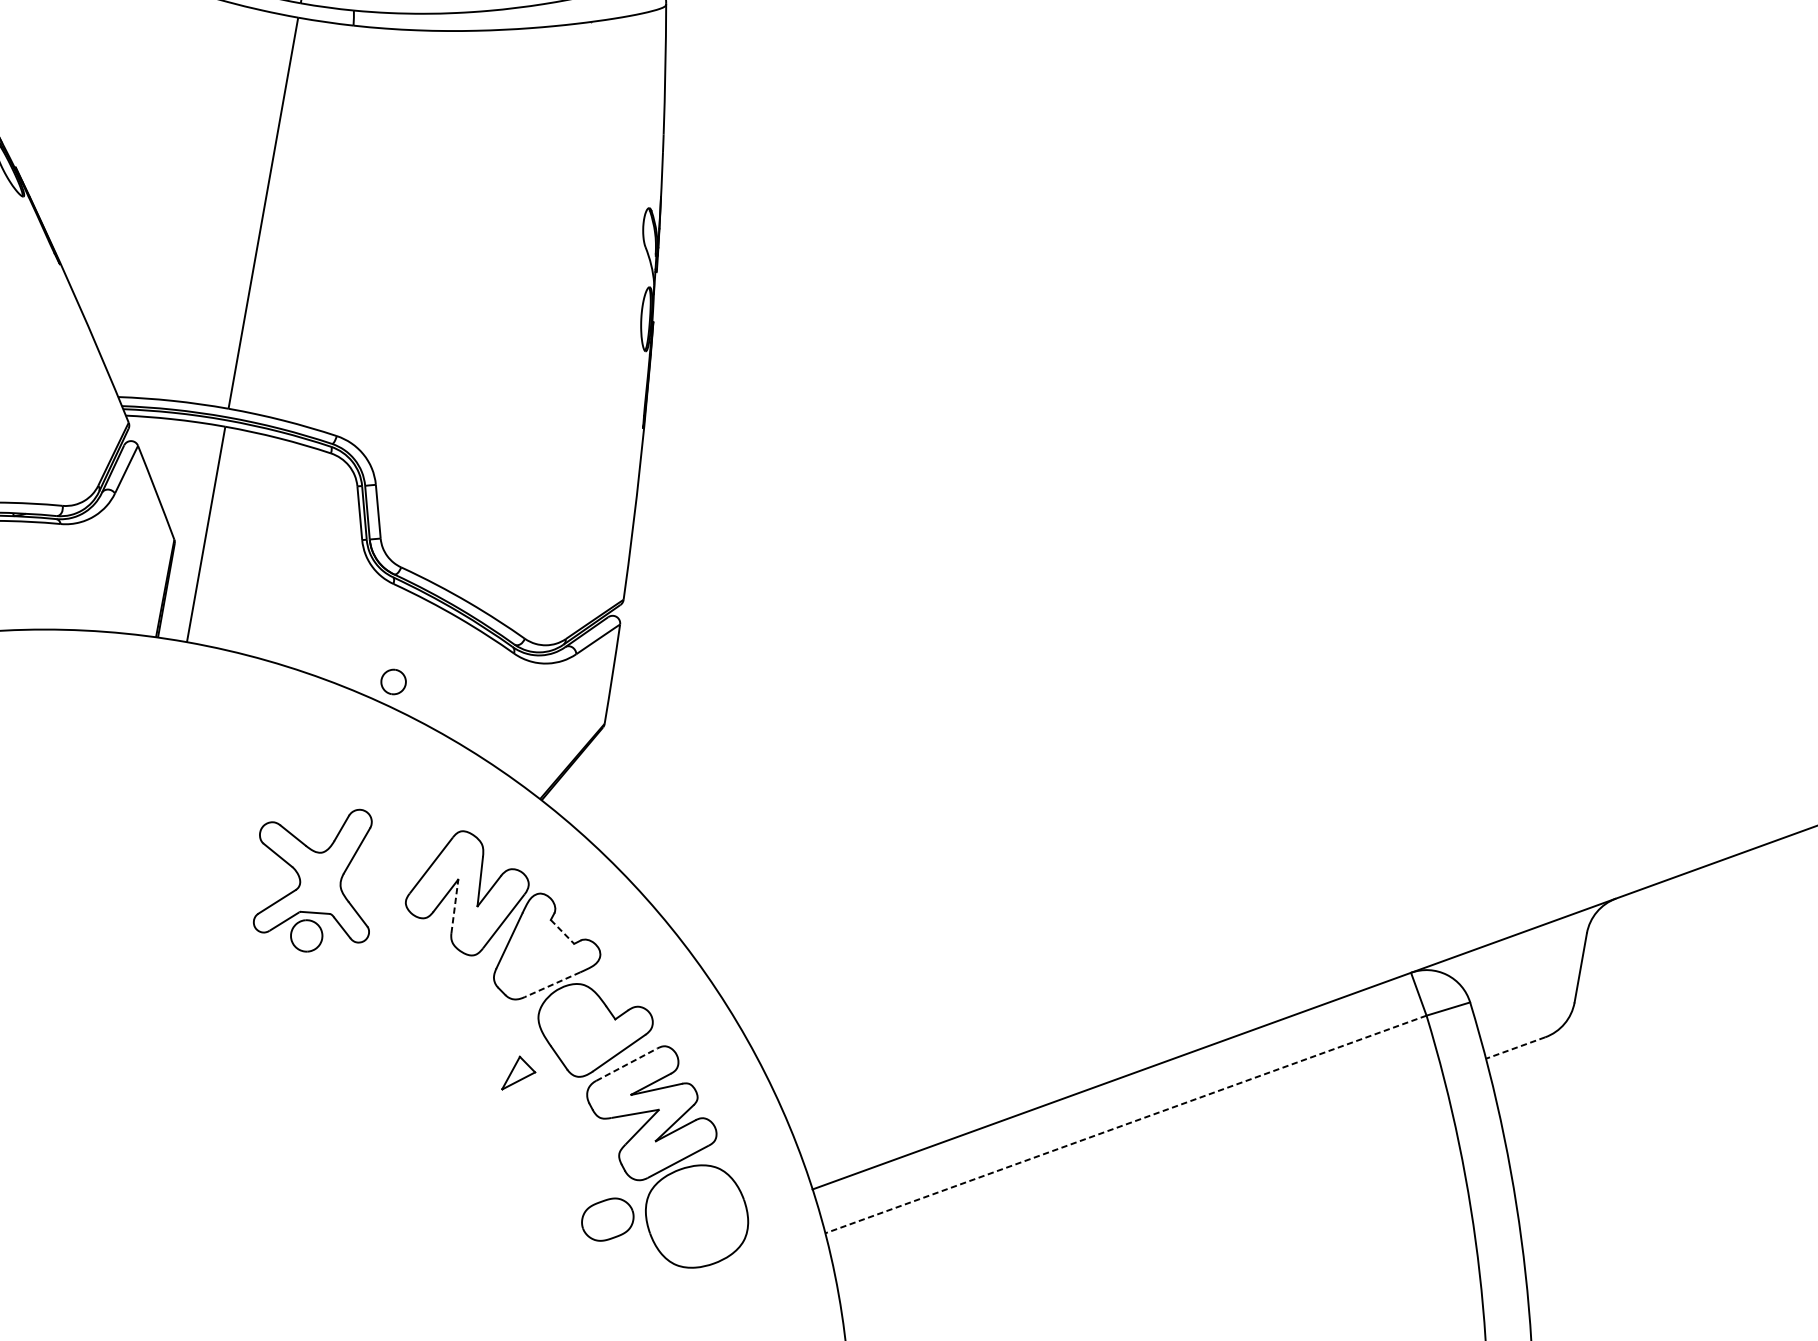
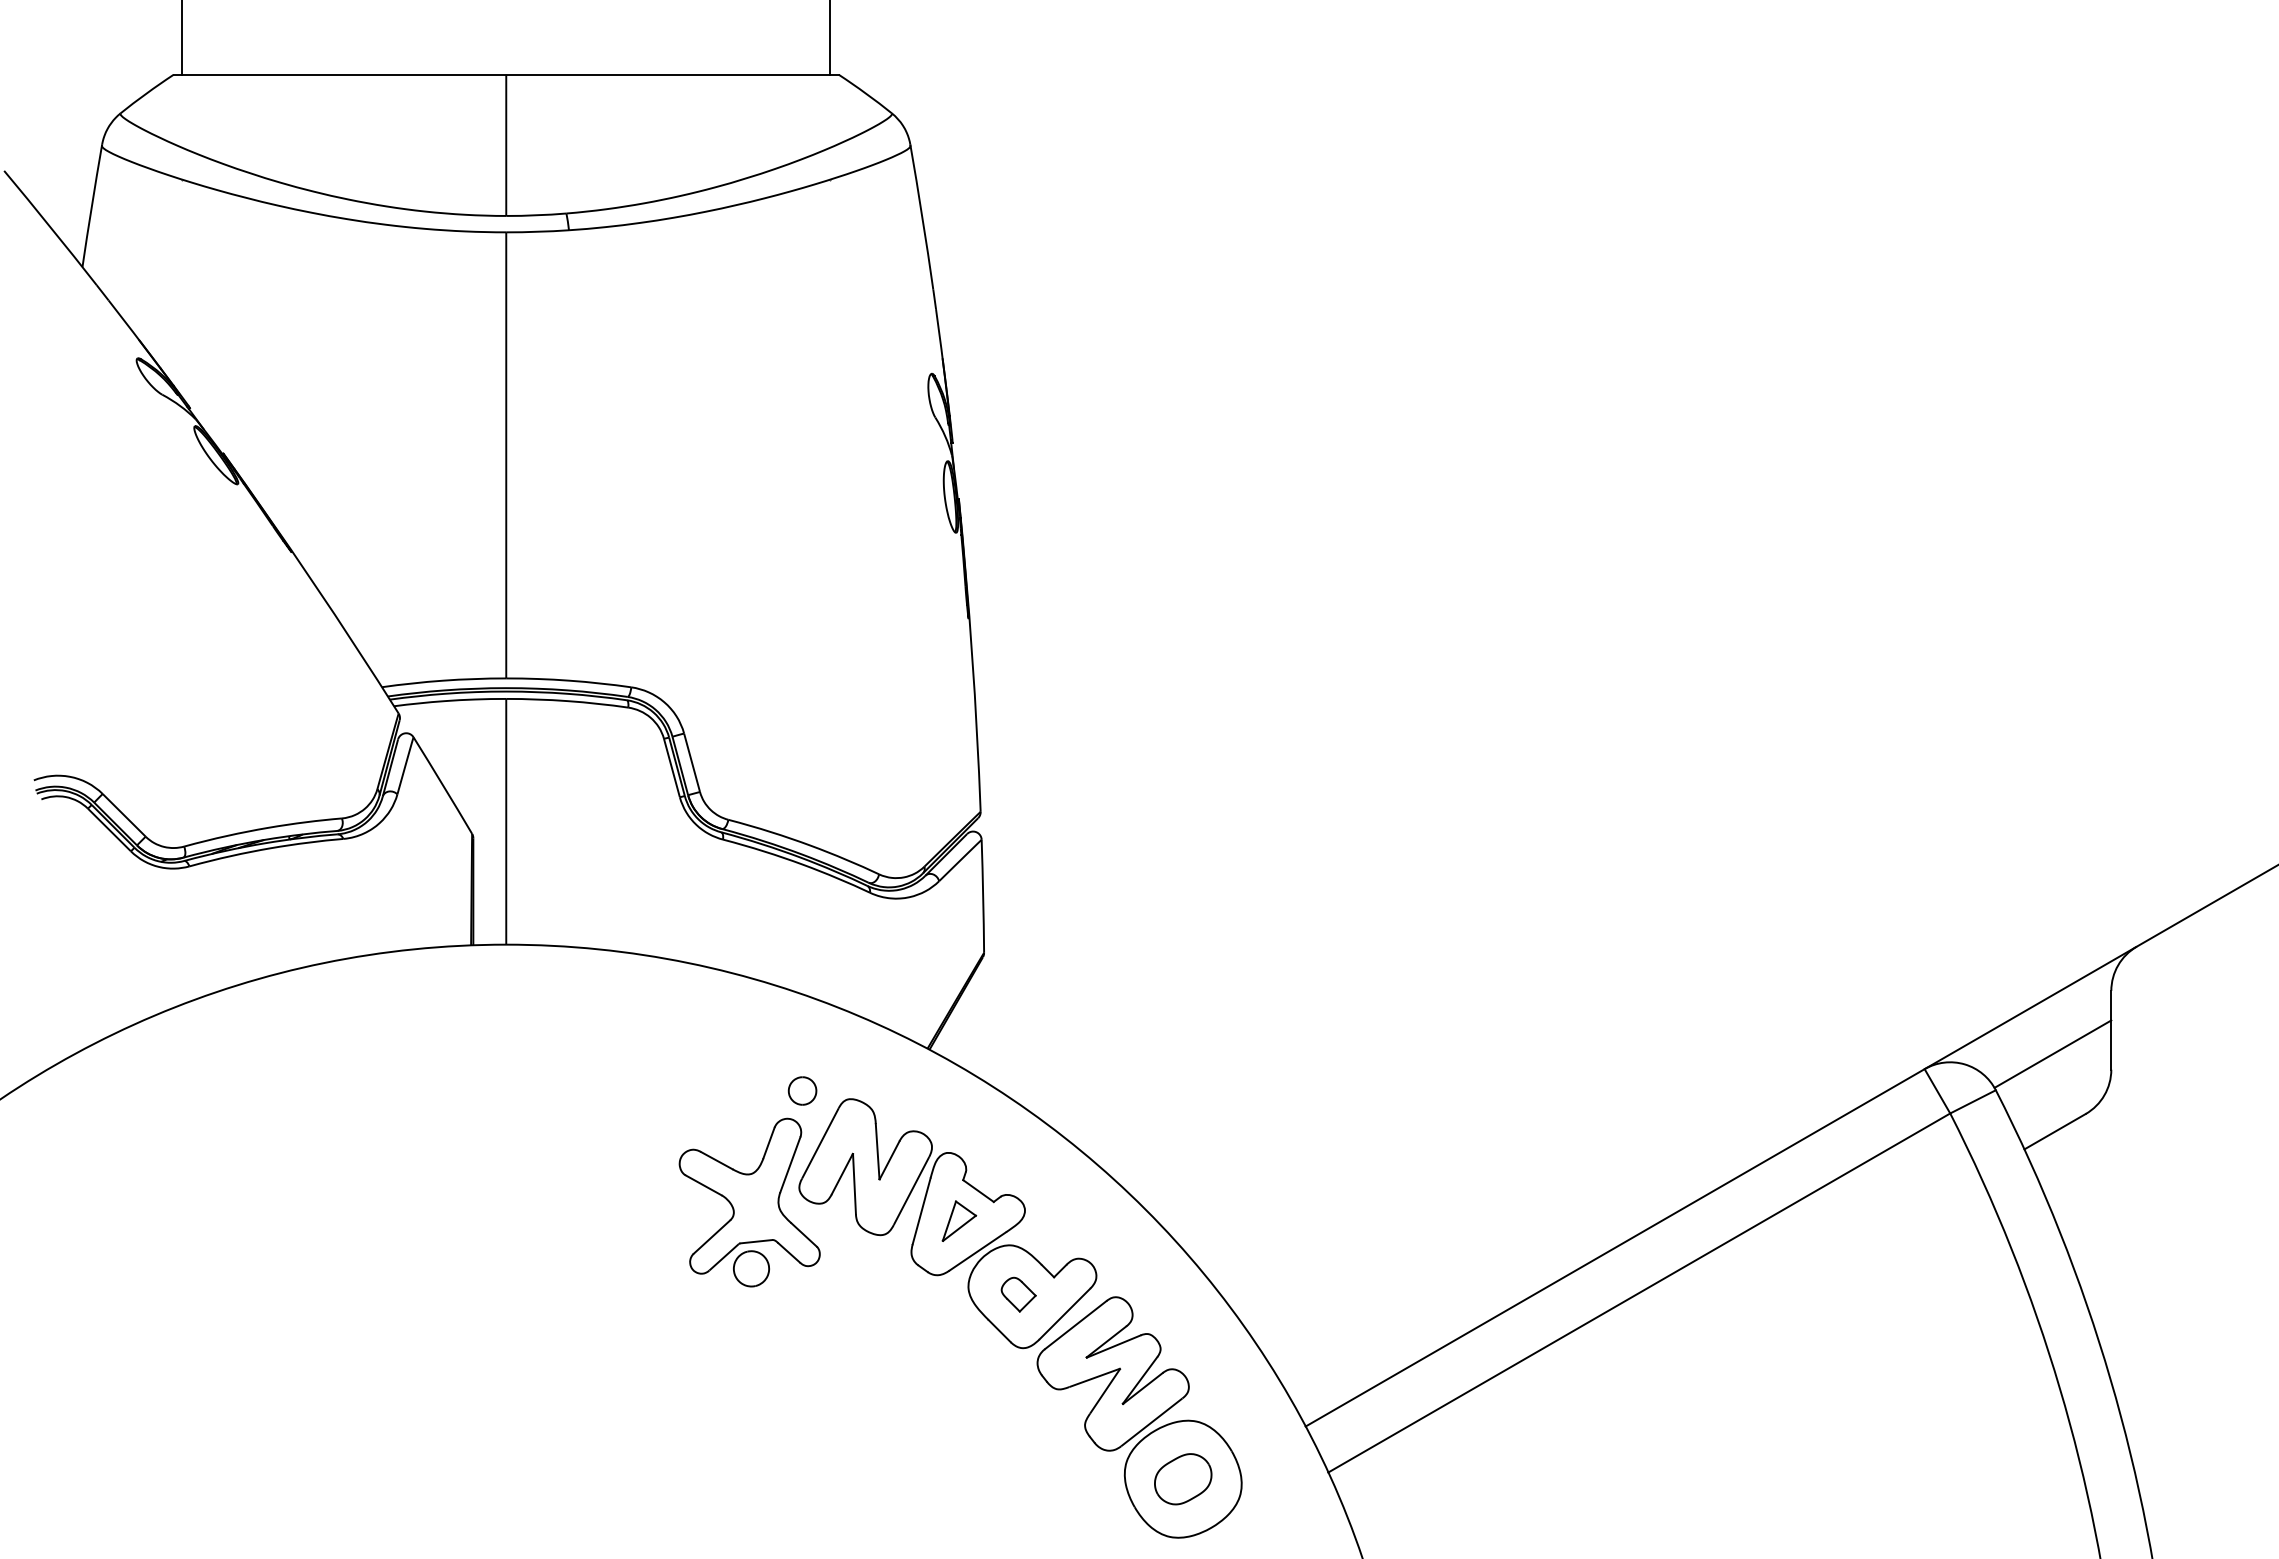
part: (393, 681) -> (802, 1090), moved
part: (315, 877) -> (749, 1202), moved
line: (454, 905) -> (854, 1183), dashed -> solid
line: (562, 932) -> (978, 1191), dashed -> solid
line: (1525, 979) -> (2052, 1053), added
line: (552, 984) -> (977, 1251), dashed -> solid
part: (581, 1028) -> (1018, 1294), added
line: (1515, 1047) -> (2054, 1131), dashed -> solid
line: (626, 1064) -> (1075, 1325), dashed -> solid
part: (520, 1074) -> (959, 1220), moved
line: (1125, 1124) -> (1638, 1293), dashed -> solid
part: (608, 1219) -> (1183, 1479), moved

